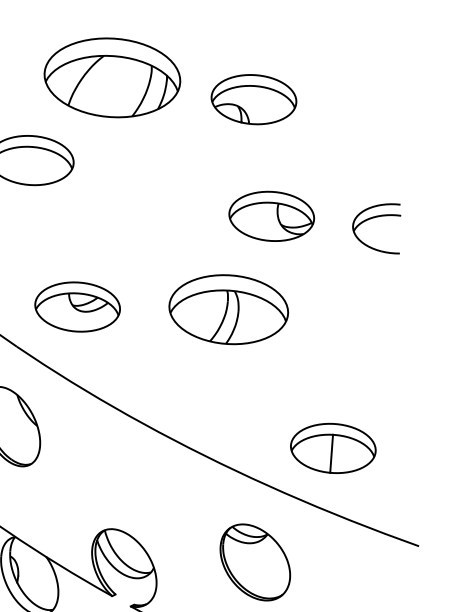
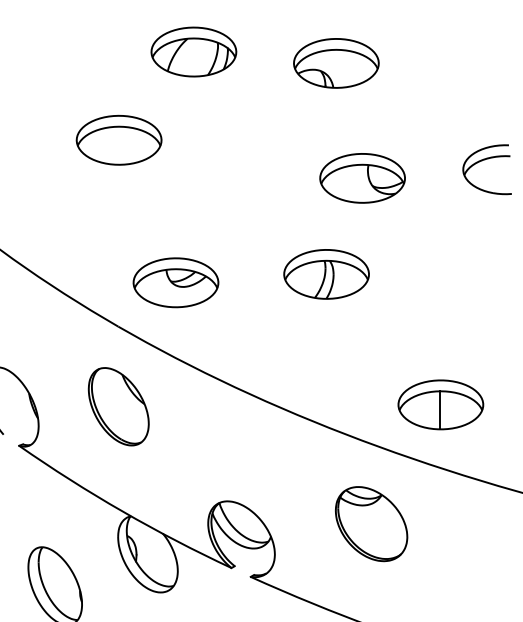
part: (112, 77) -> (193, 51), size x0.62
part: (372, 218) -> (482, 161), moved
part: (228, 309) -> (326, 274), size x0.71

